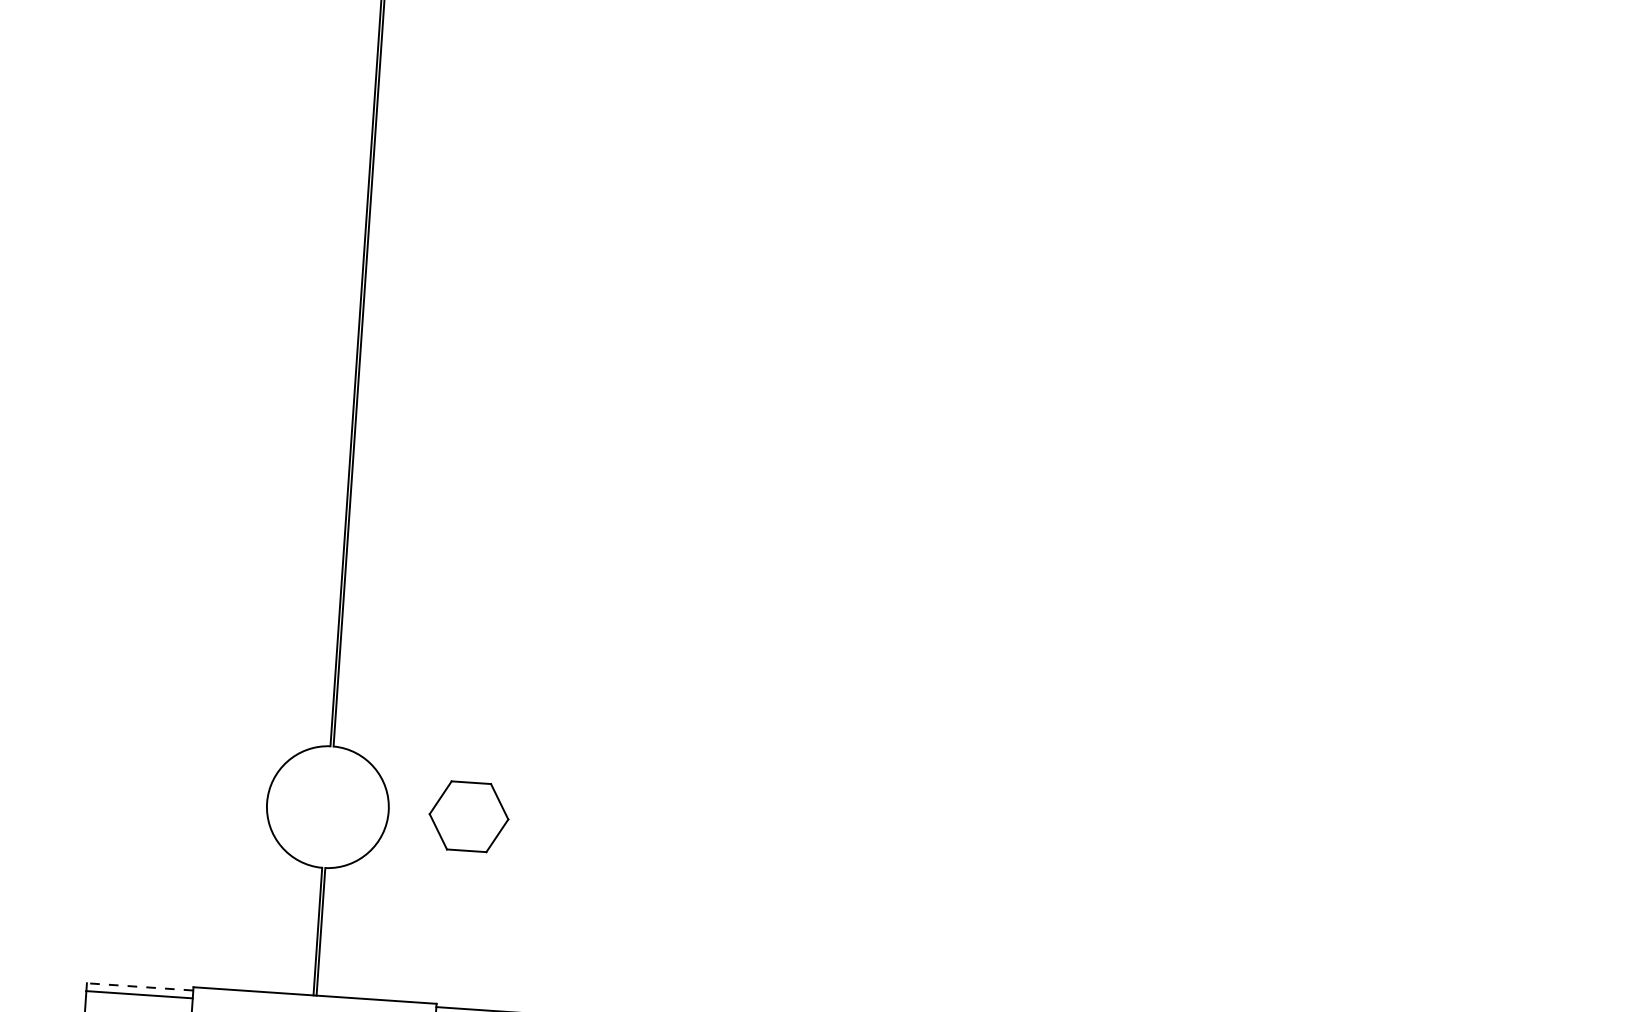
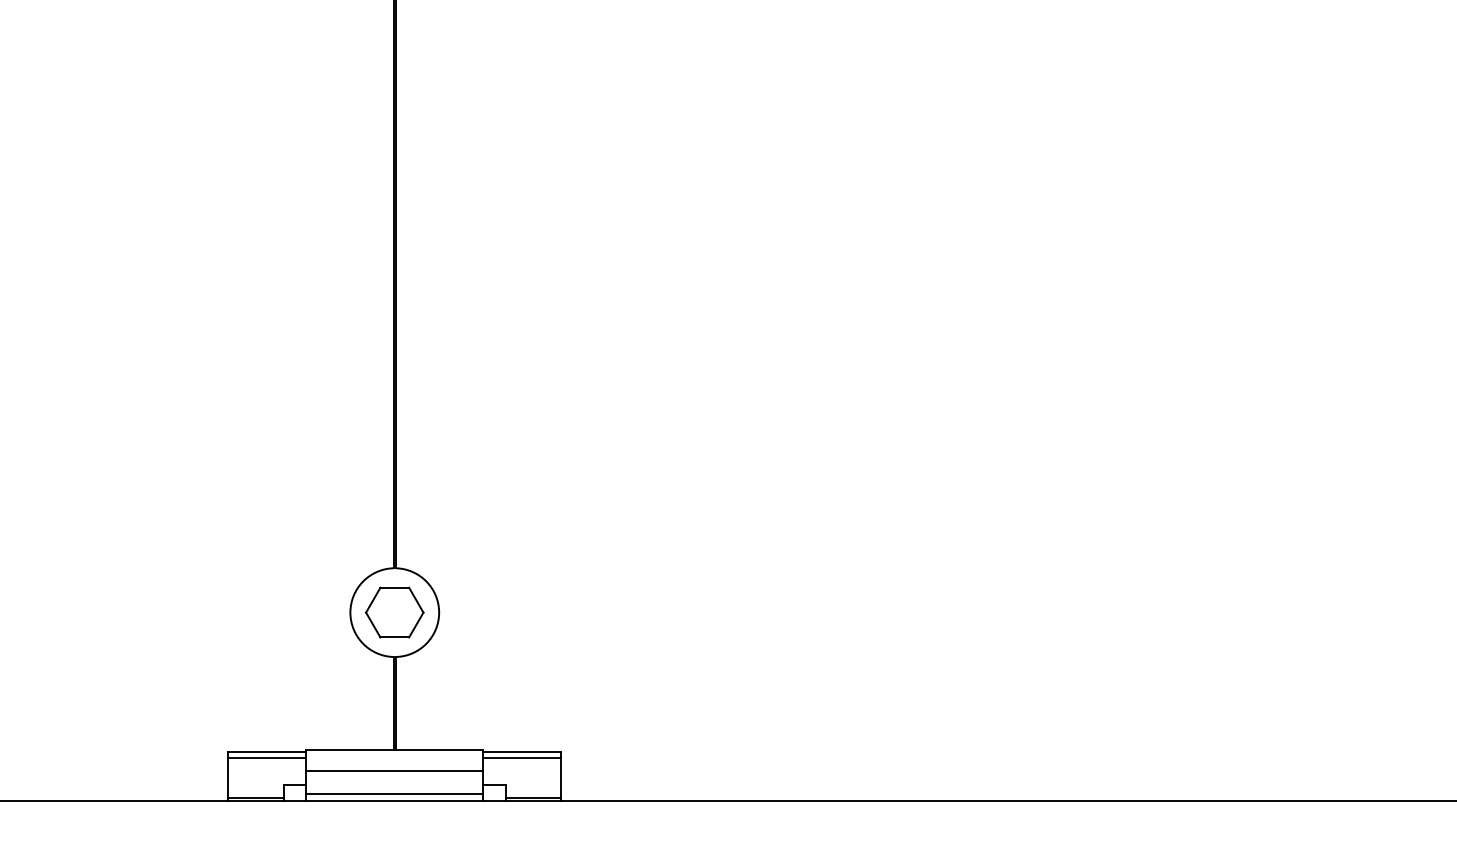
part: (468, 816) -> (394, 612), moved
line: (140, 986) -> (267, 752), dashed -> solid

